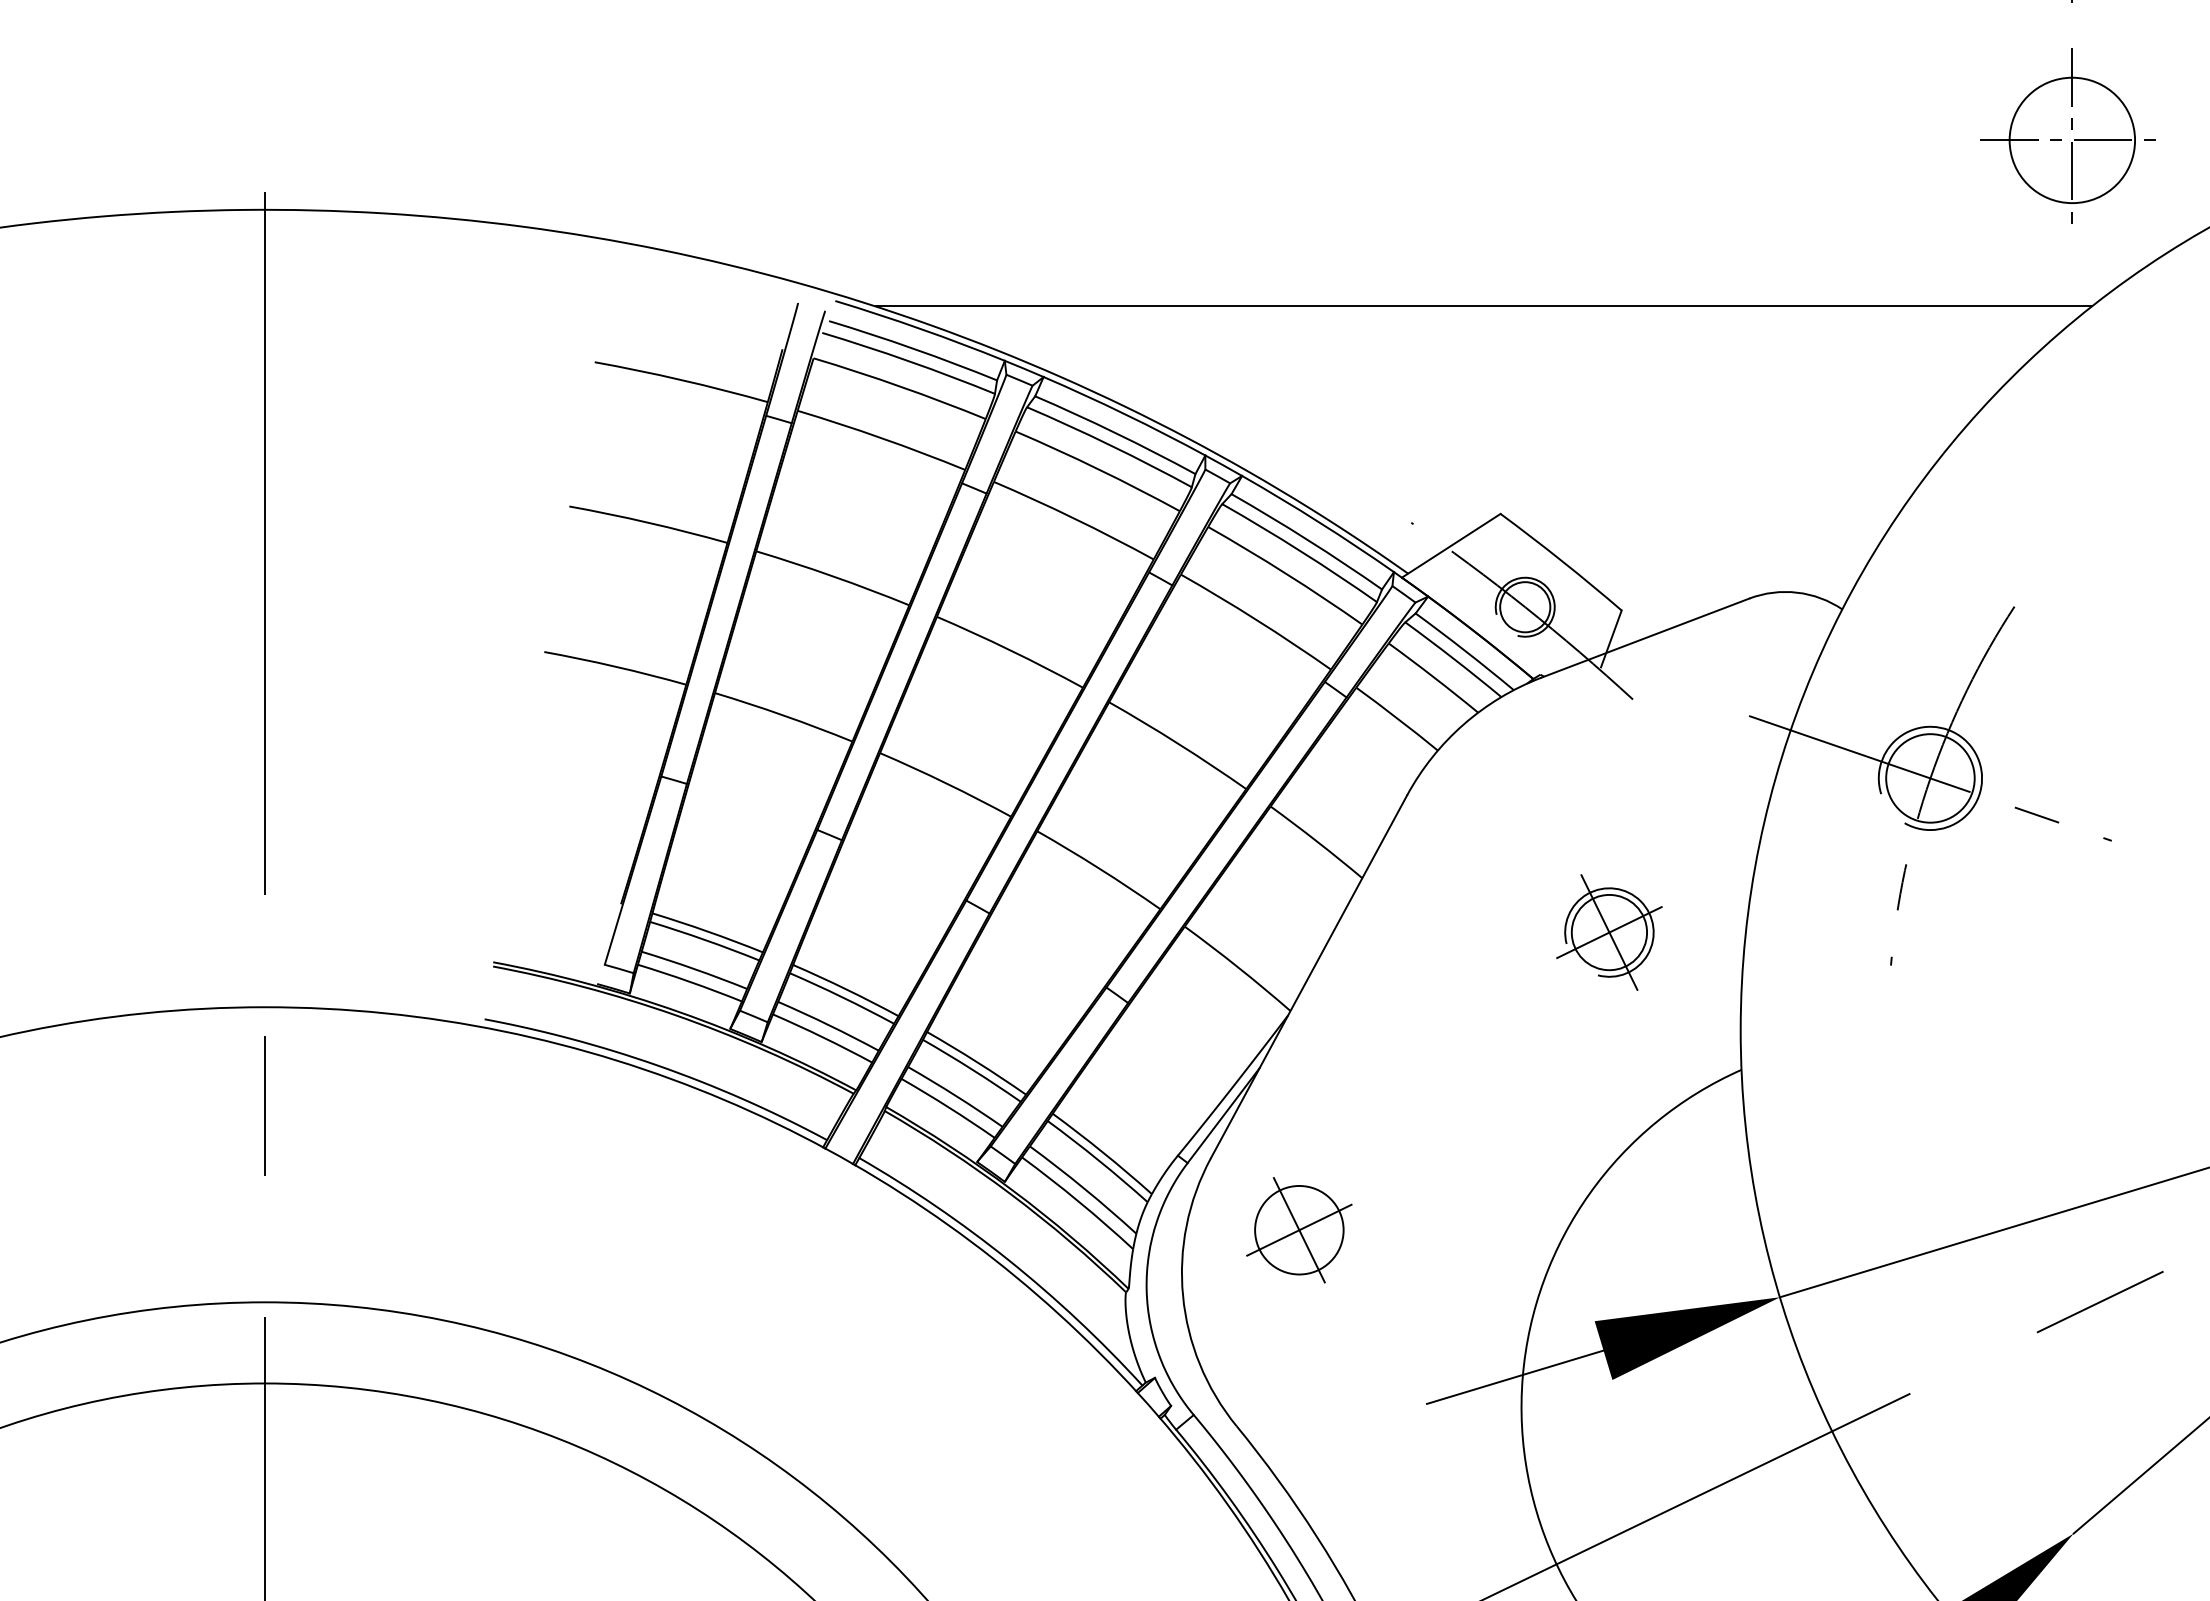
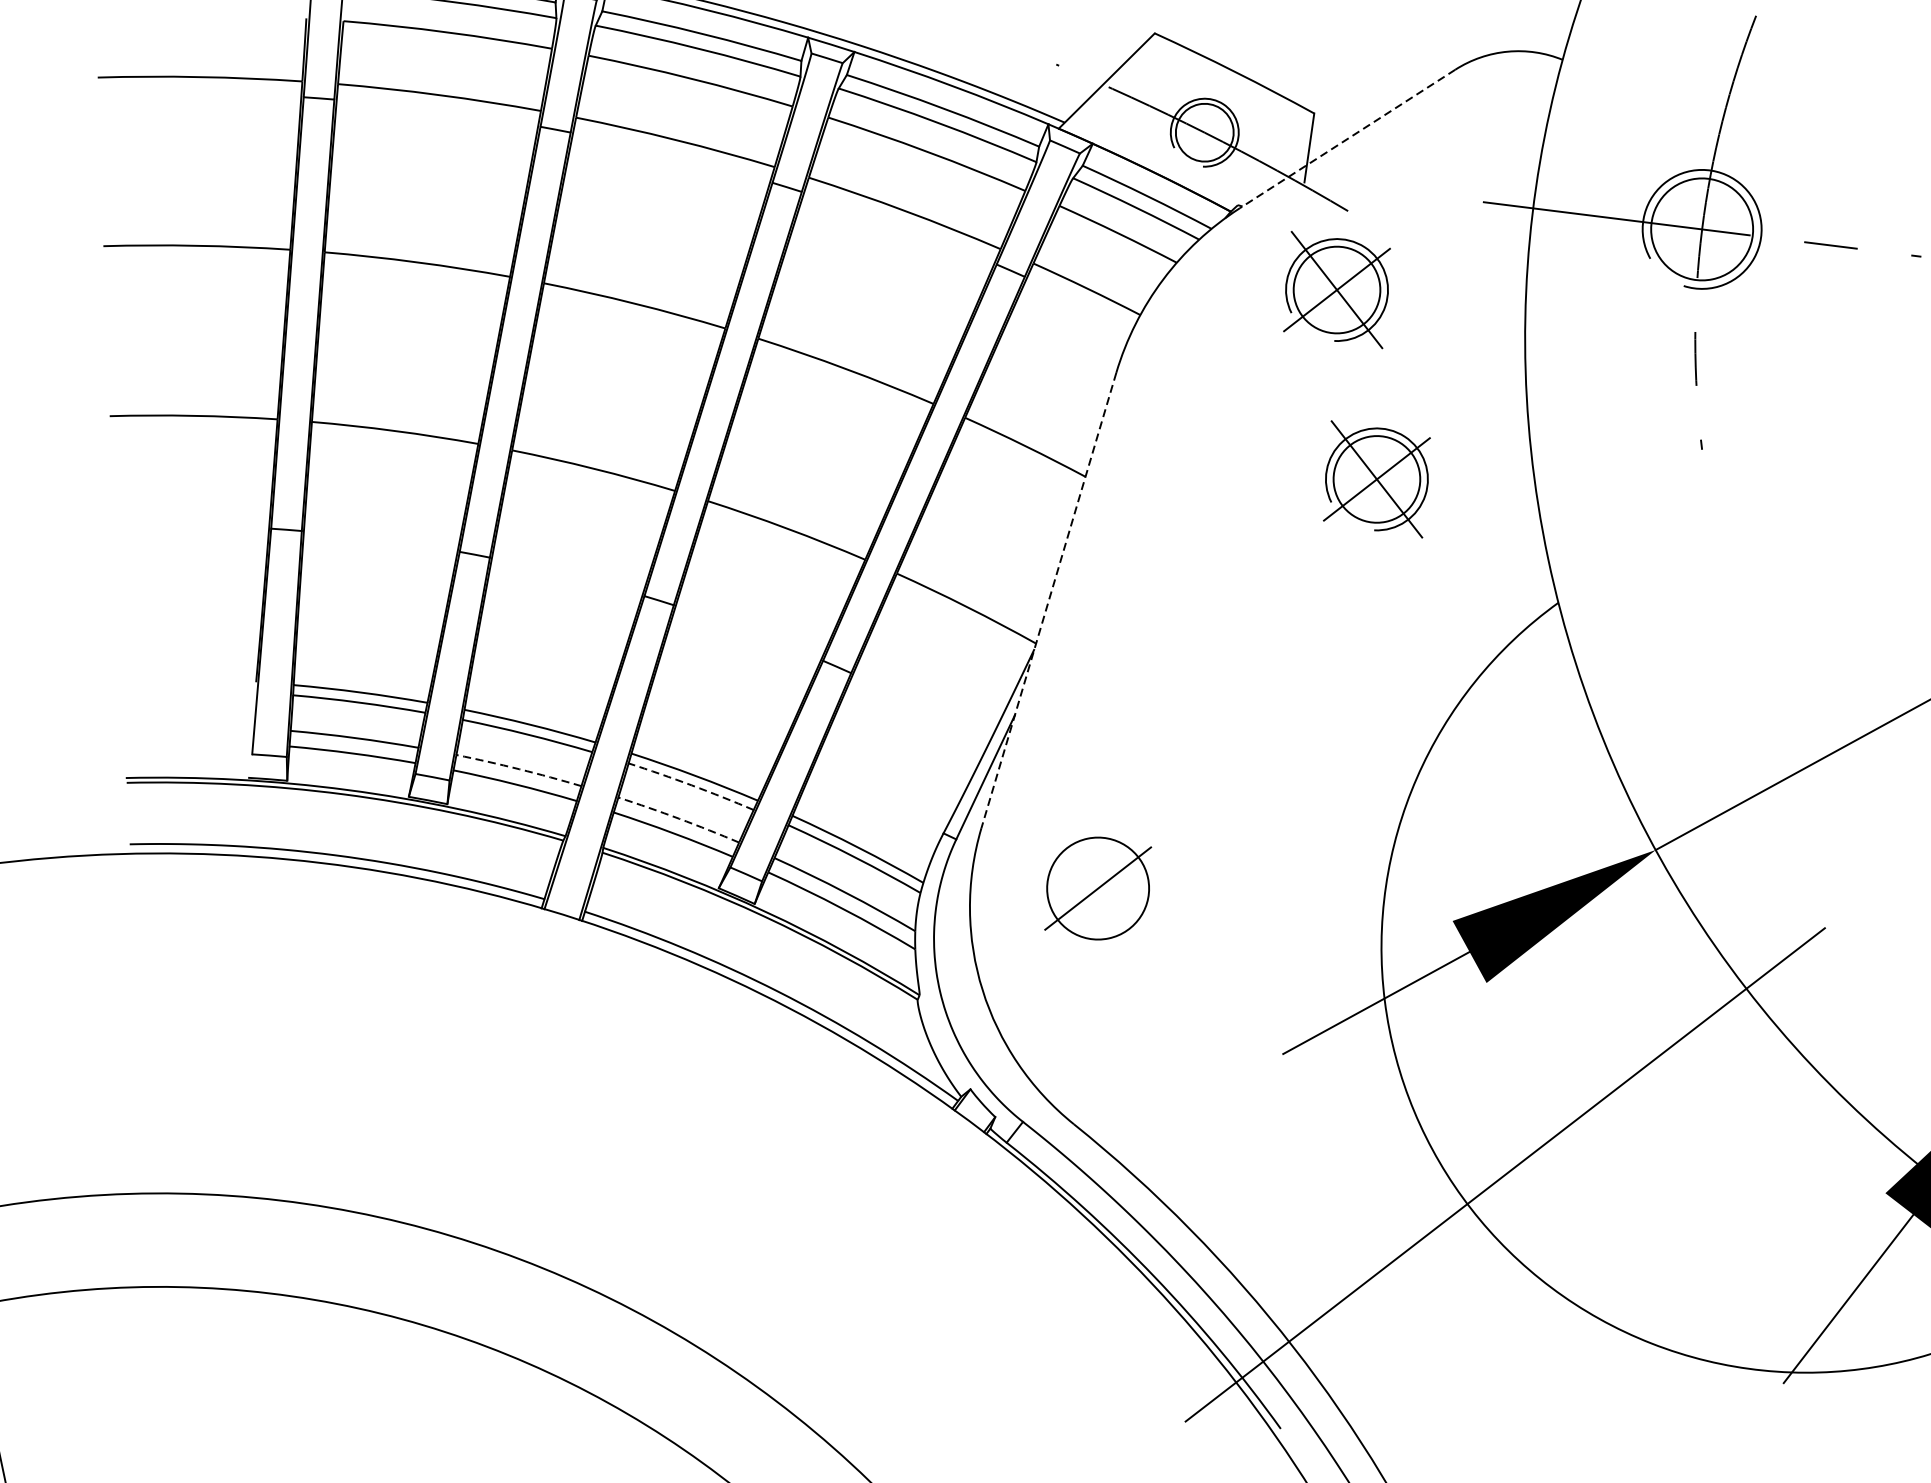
line: (1644, 638) -> (1346, 139), solid -> dashed
part: (1609, 764) -> (1337, 289), added
line: (1308, 977) -> (1048, 601), solid -> dashed
arc: (829, 1025) -> (519, 769), solid -> dashed
arc: (972, 1069) -> (691, 785), solid -> dashed
arc: (956, 1095) -> (679, 818), solid -> dashed
line: (1299, 1230) -> (1098, 888), removed

